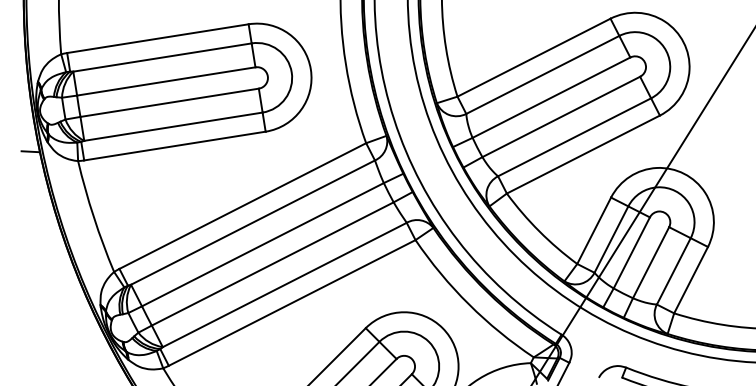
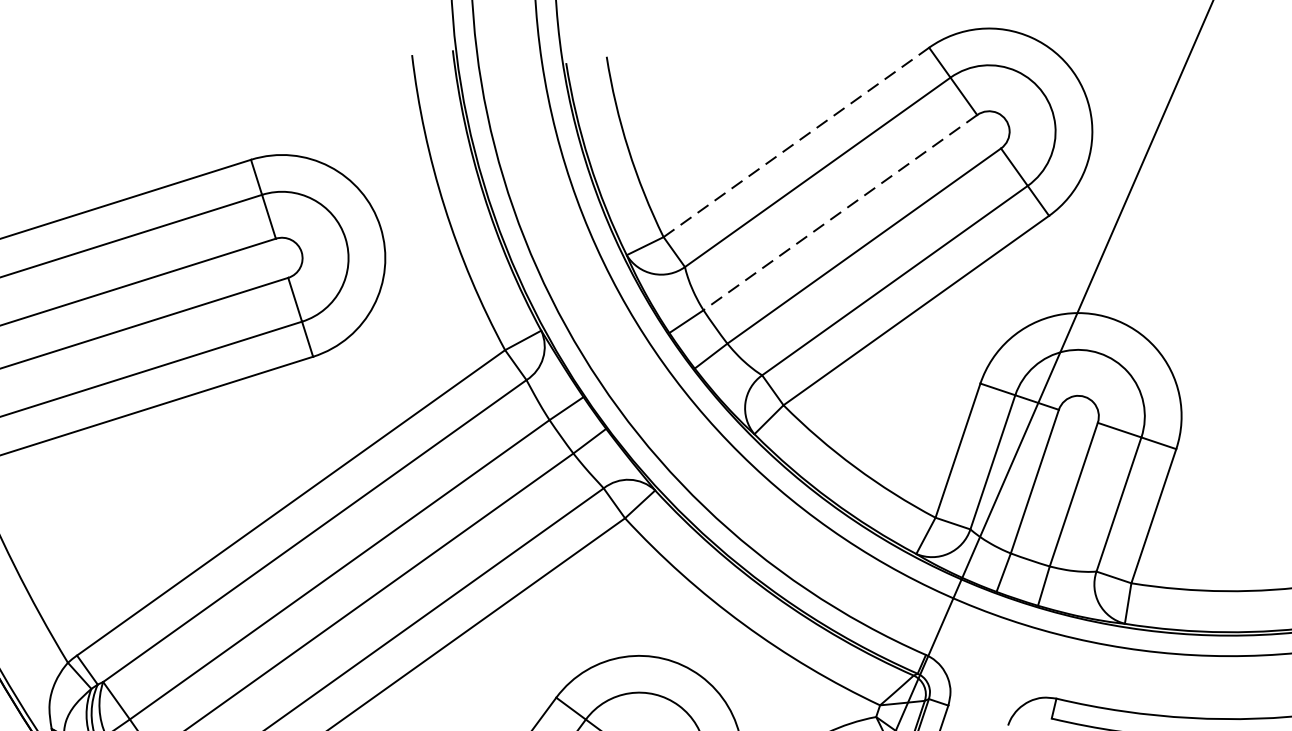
line: (534, 57) -> (797, 141), solid -> dashed
line: (551, 97) -> (840, 212), solid -> dashed

